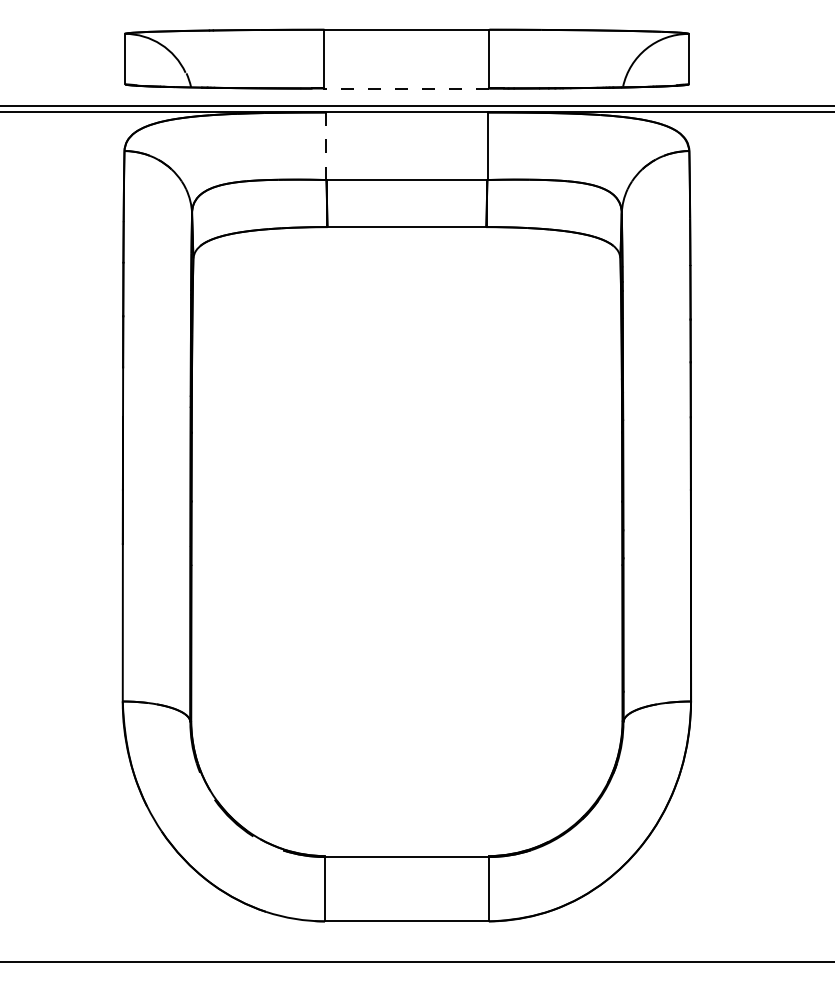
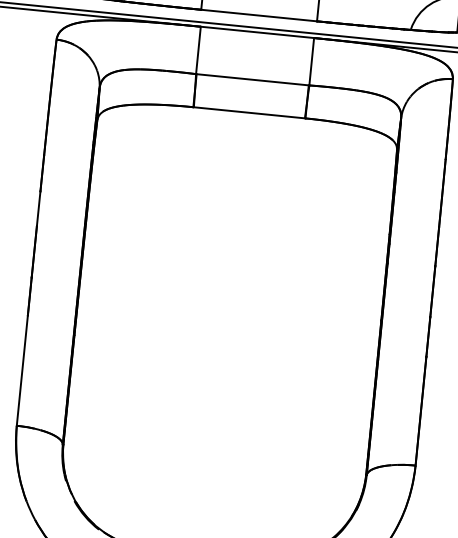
line: (406, 88) -> (258, 15), dashed -> solid
line: (326, 146) -> (198, 50), dashed -> solid

